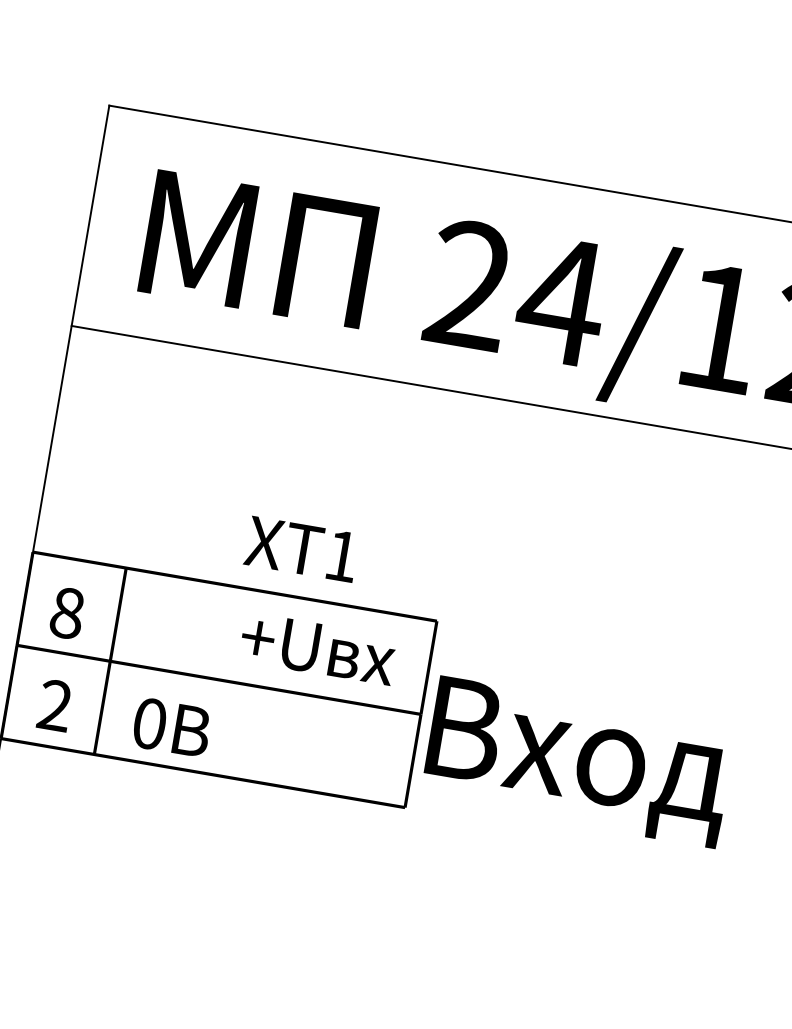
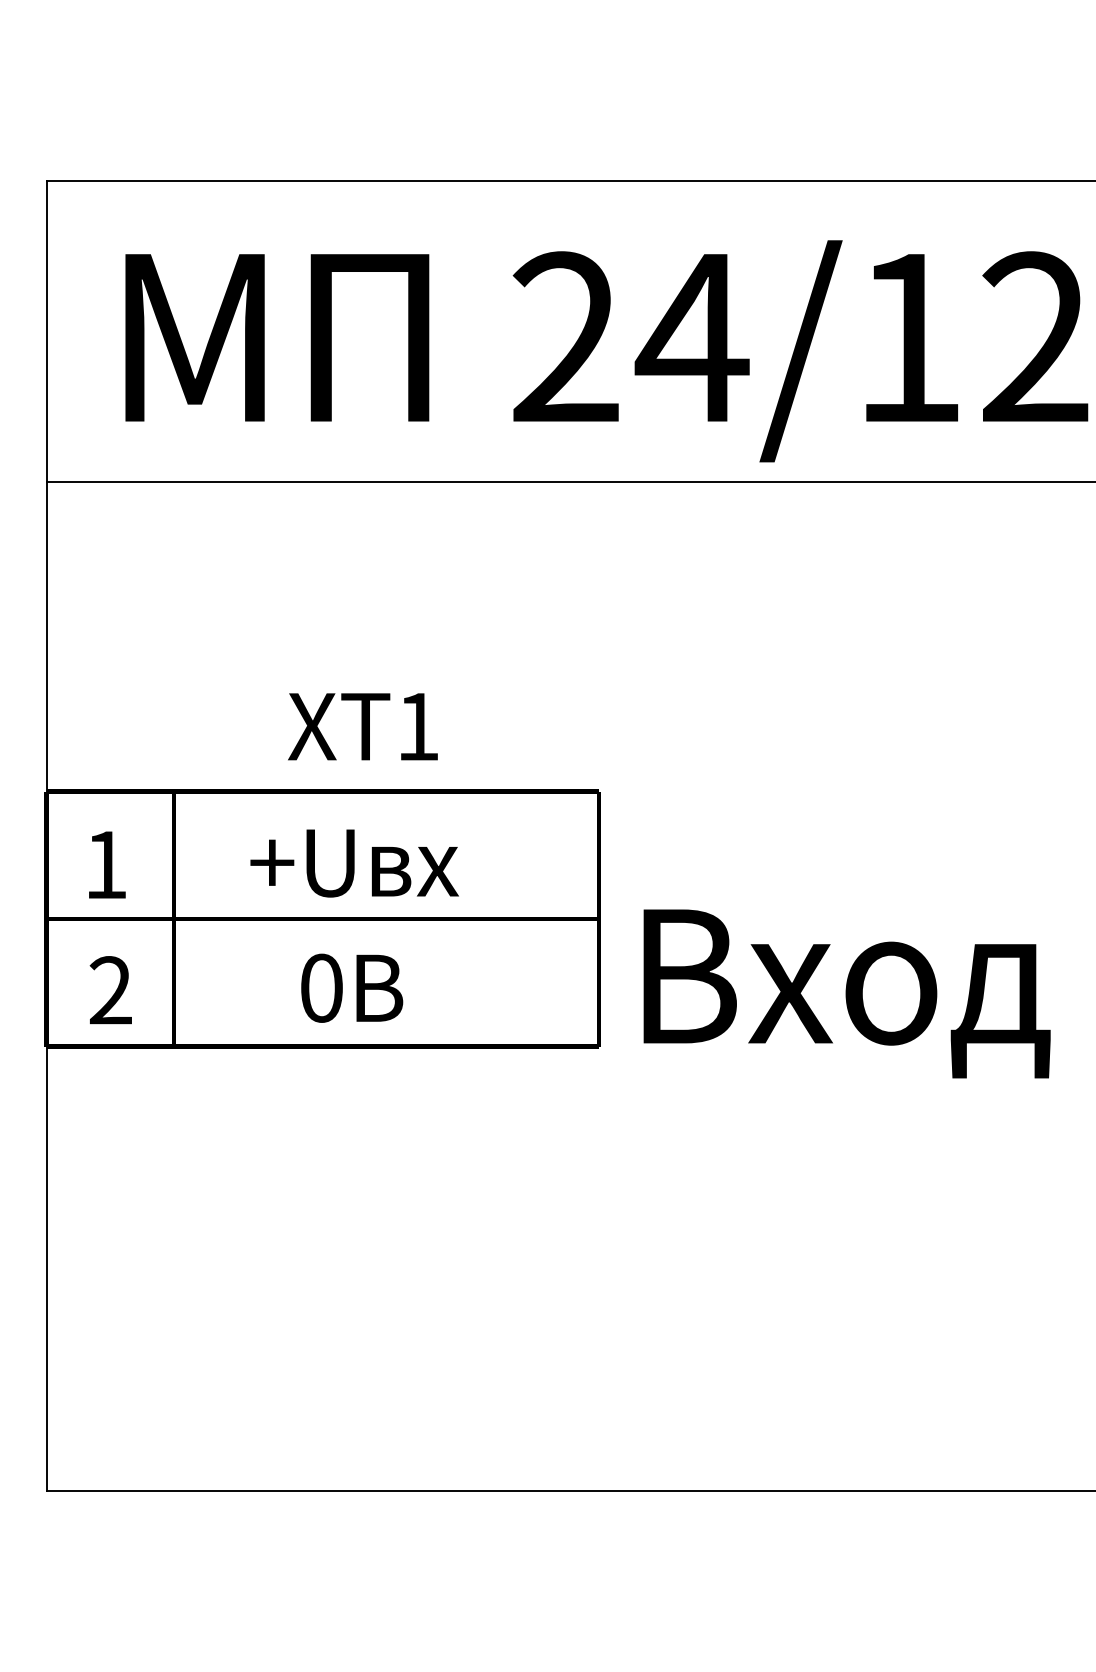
text: (301, 549) -> (362, 726), moved
text: (67, 612) -> (106, 864), 8 -> 1
text: (318, 648) -> (354, 863), moved
text: (172, 727) -> (352, 987), moved
text: (578, 761) -> (846, 993), moved

